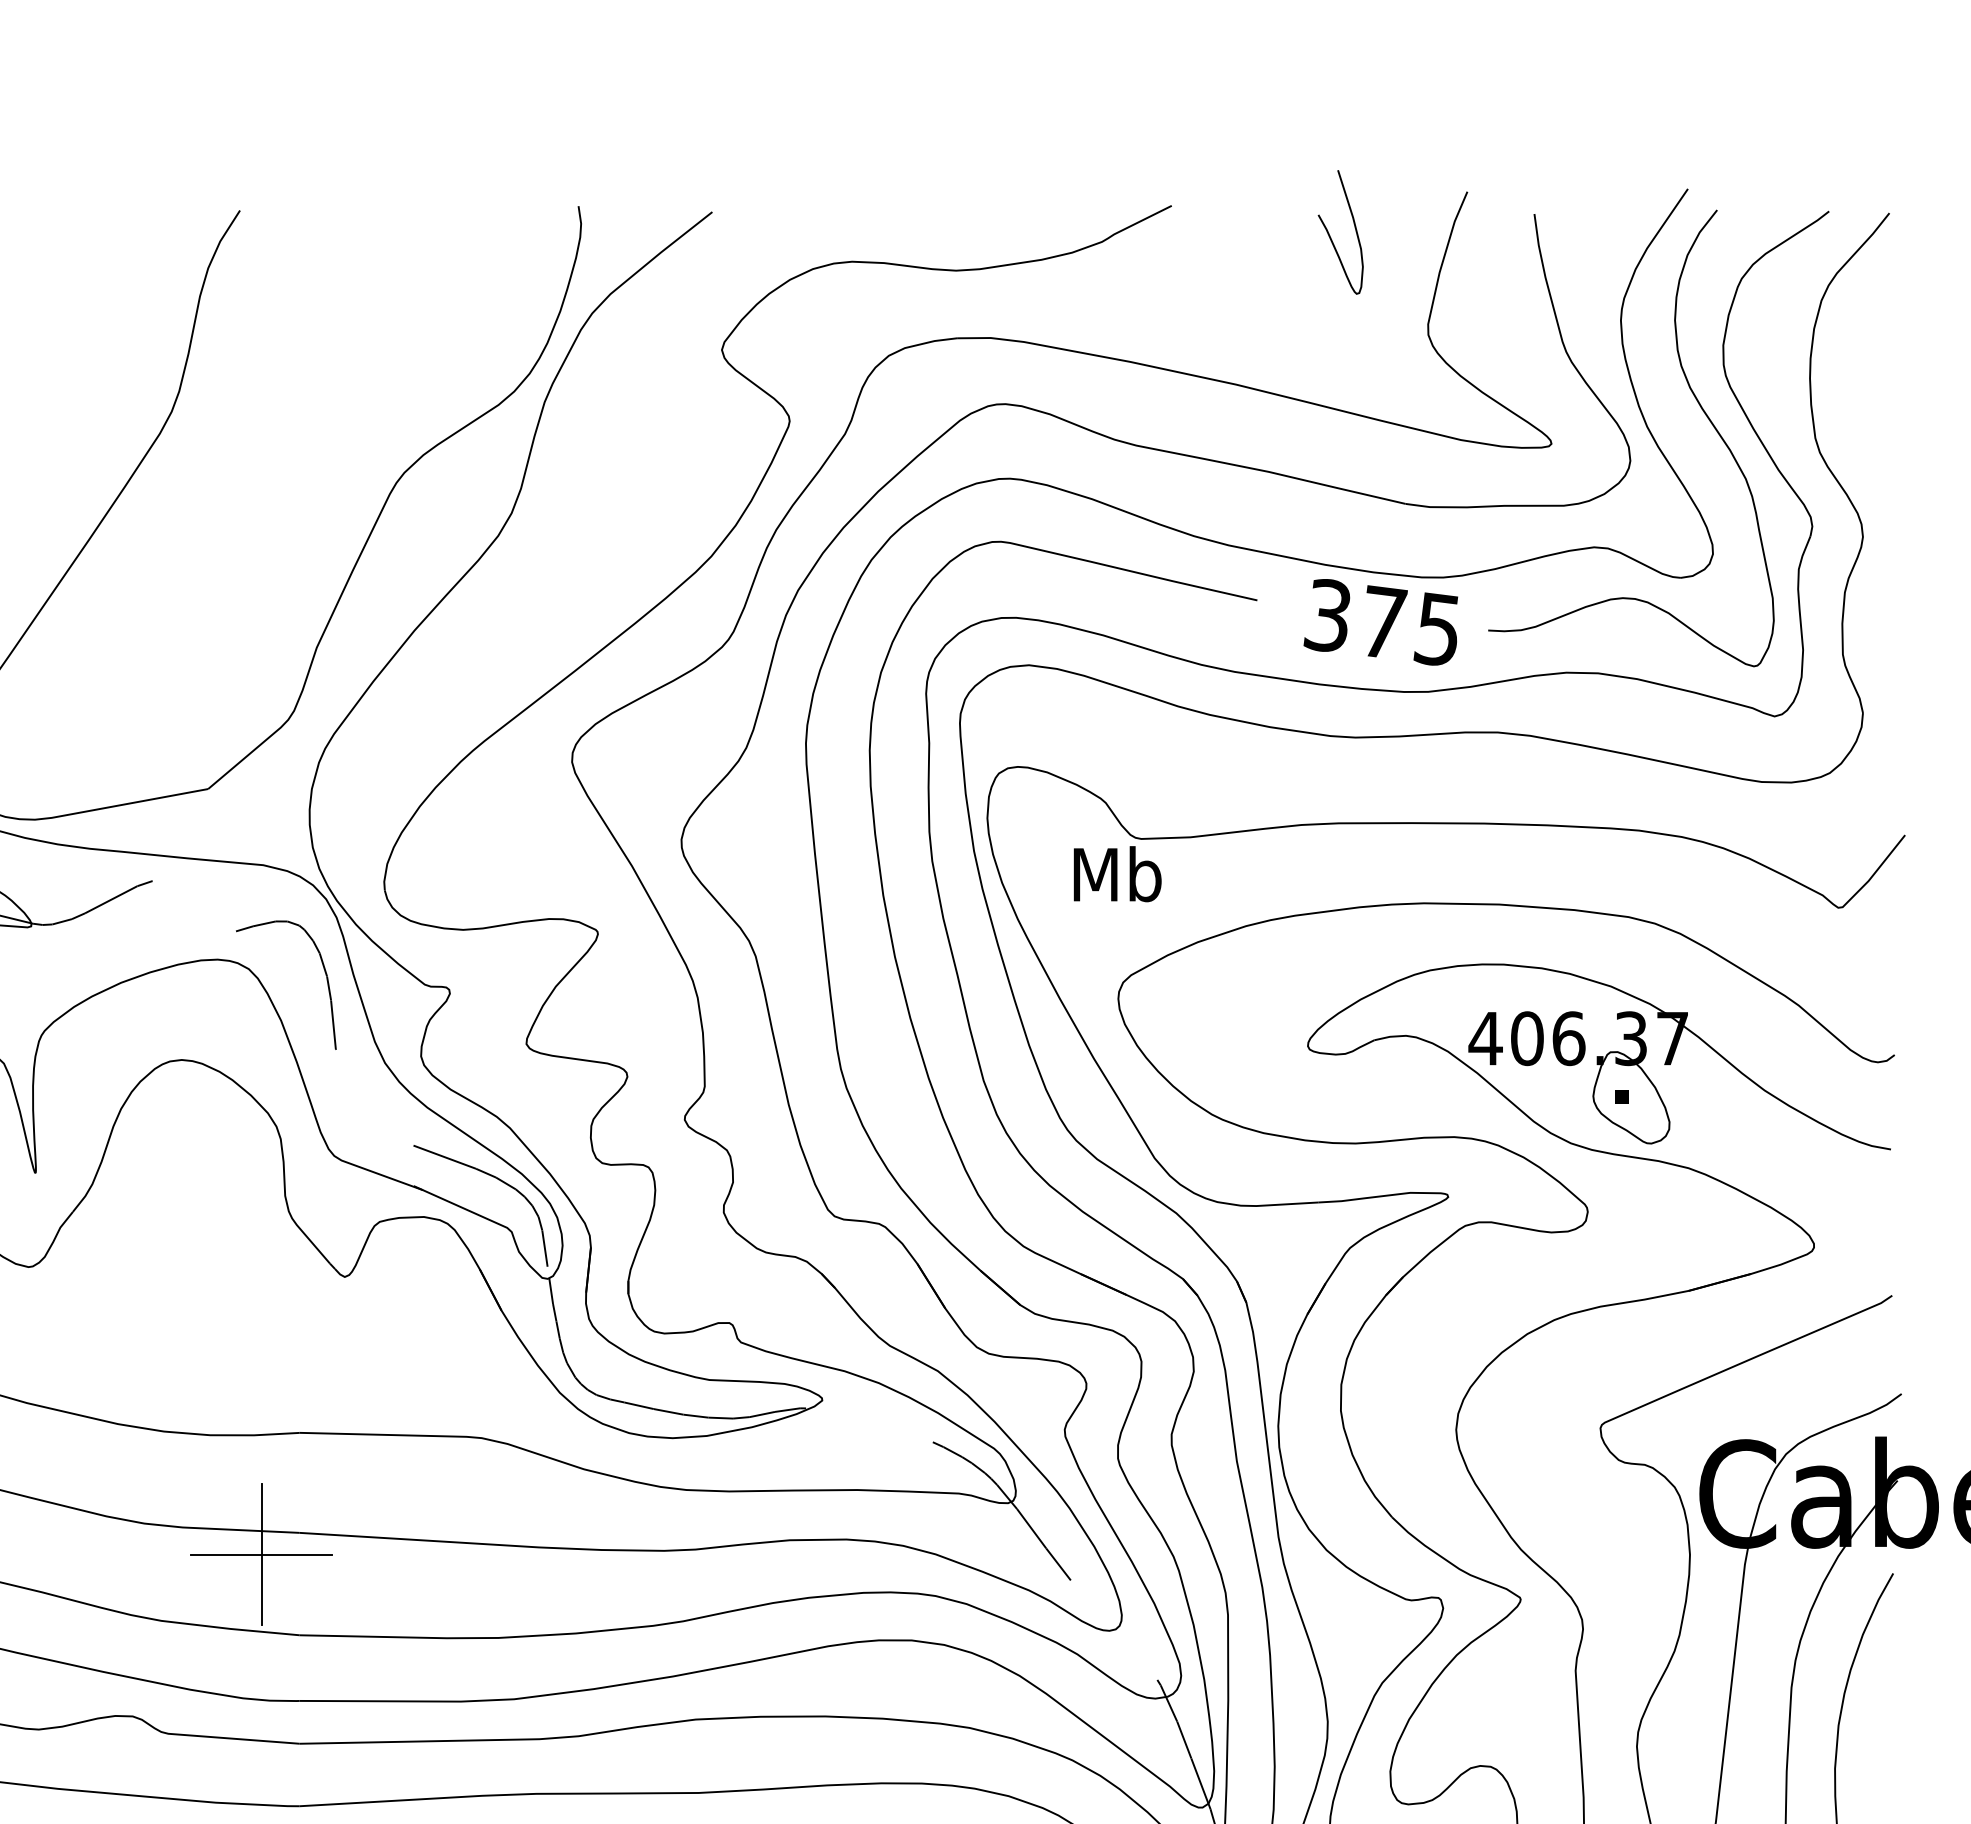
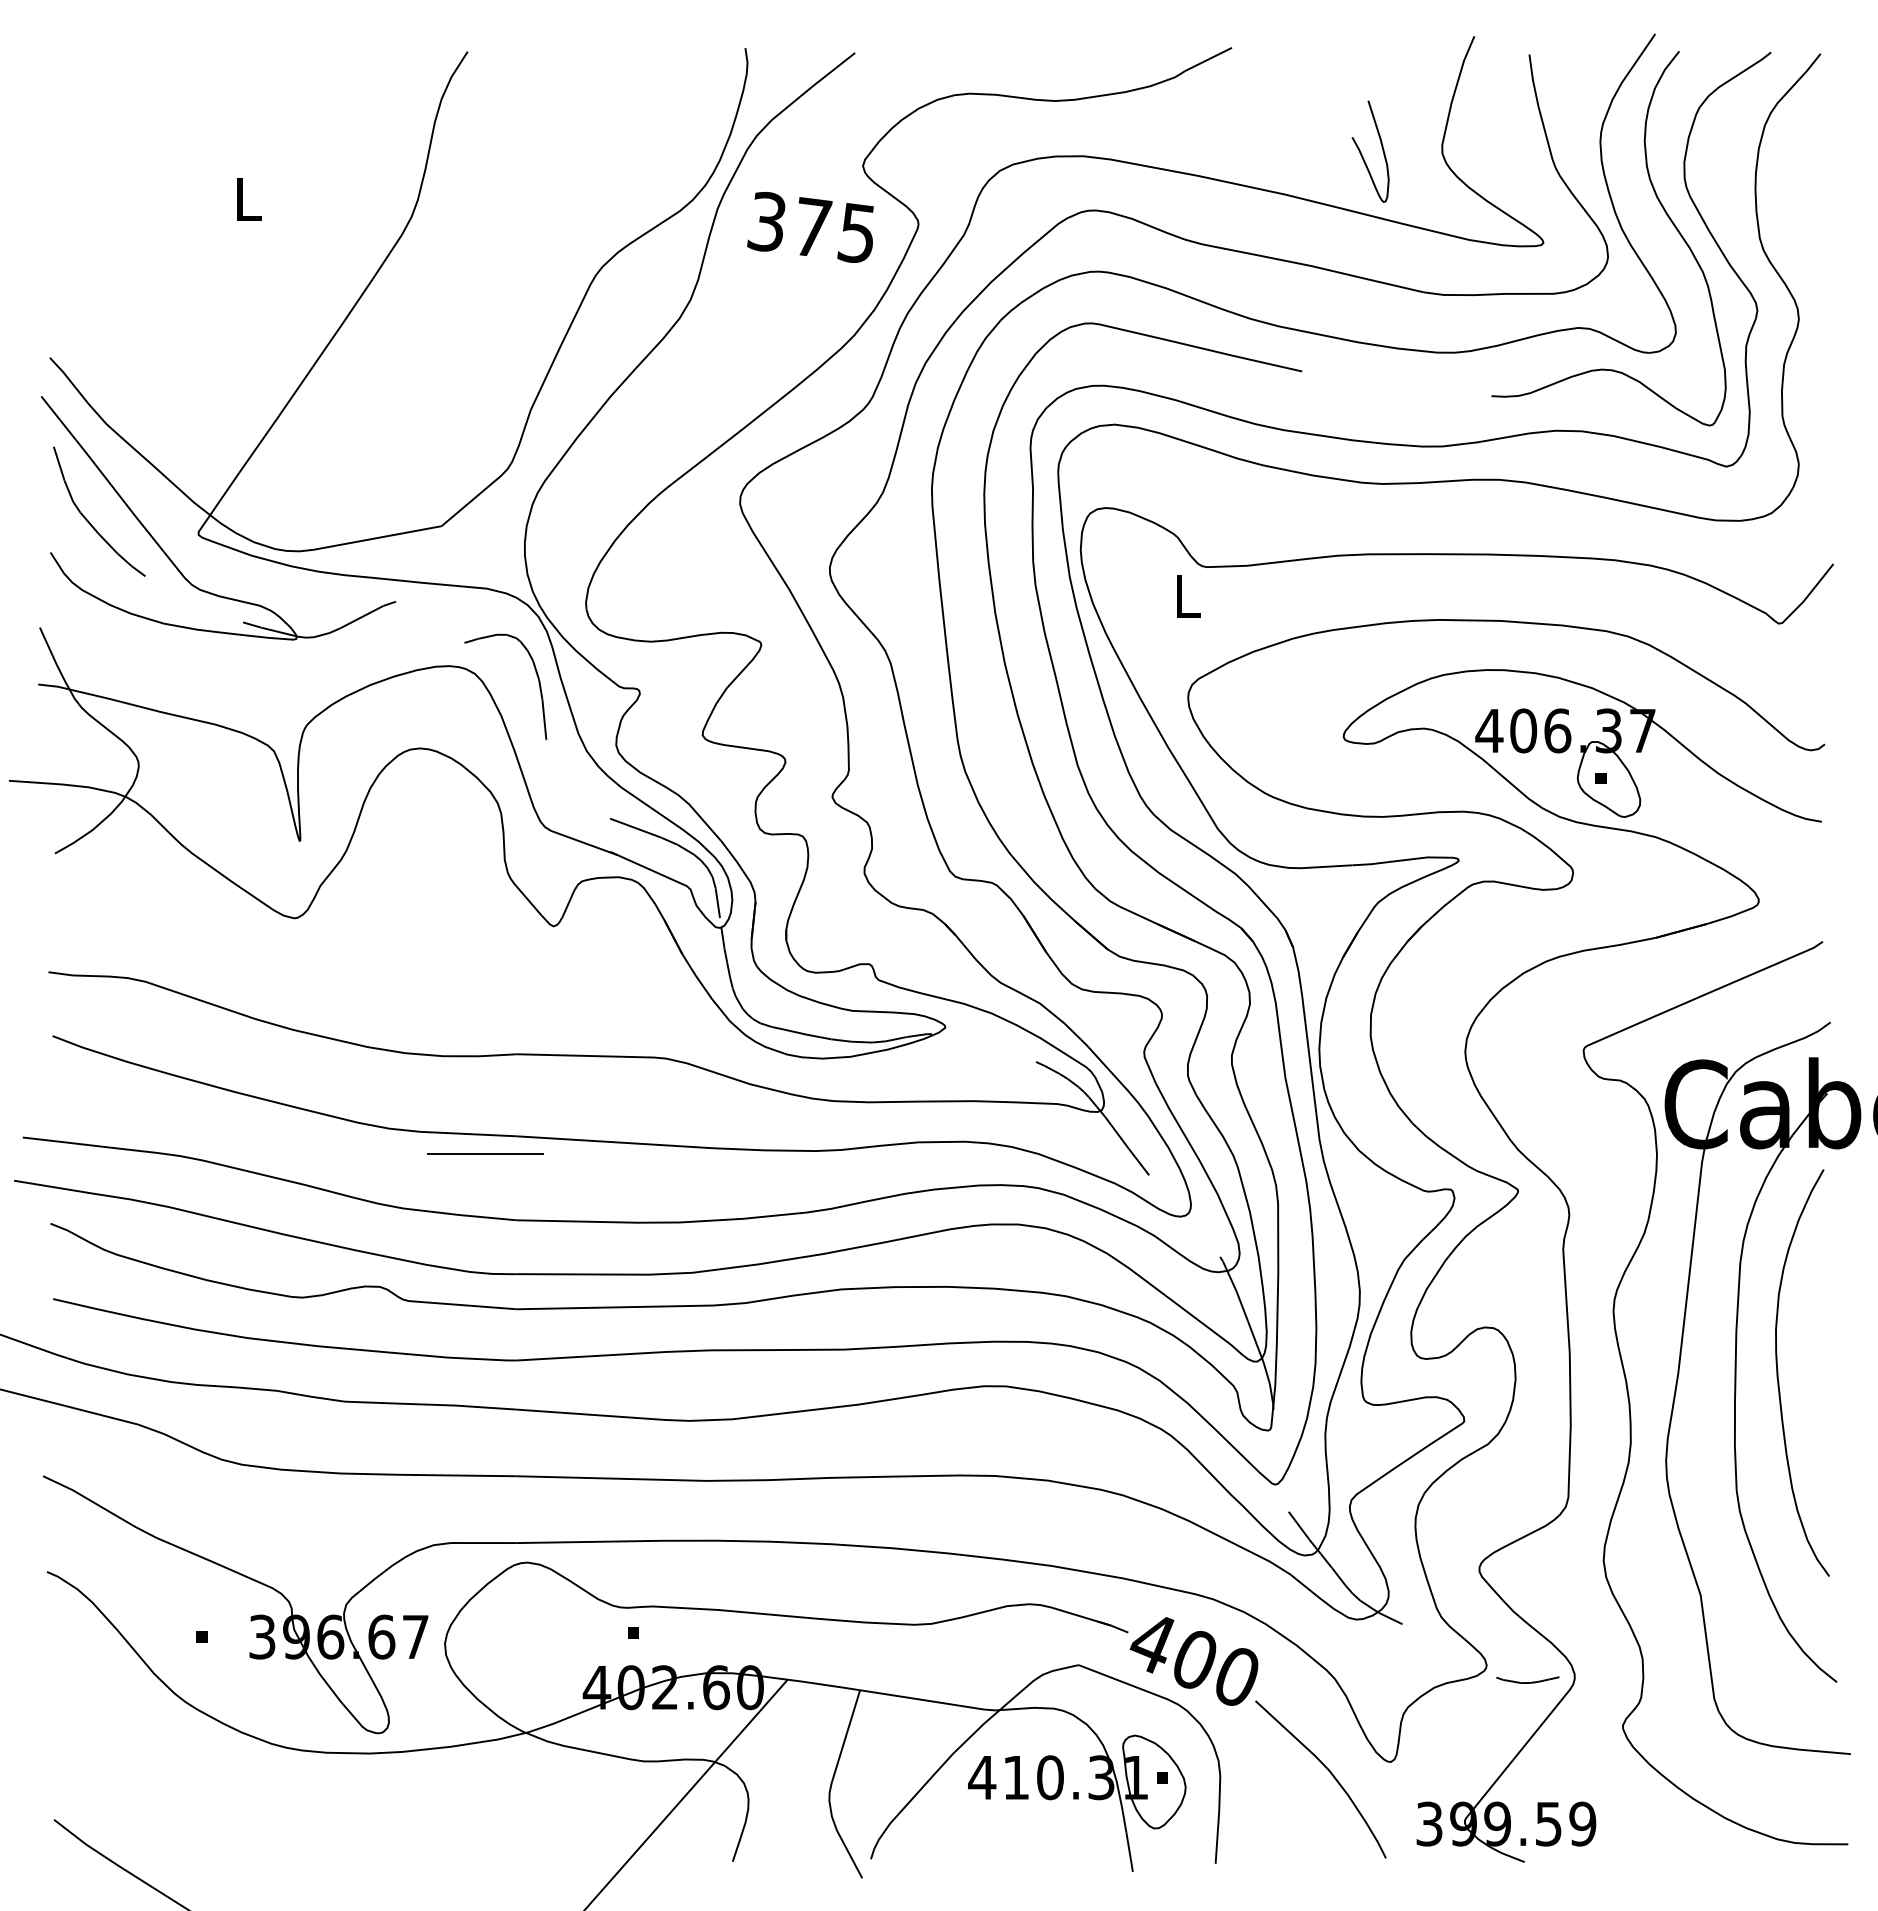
curve: (1330, 235) -> (1362, 154), moved
text: (1380, 622) -> (810, 227), moved
text: (1117, 874) -> (1187, 596), Mb -> L
line: (261, 1555) -> (485, 1154), removed

